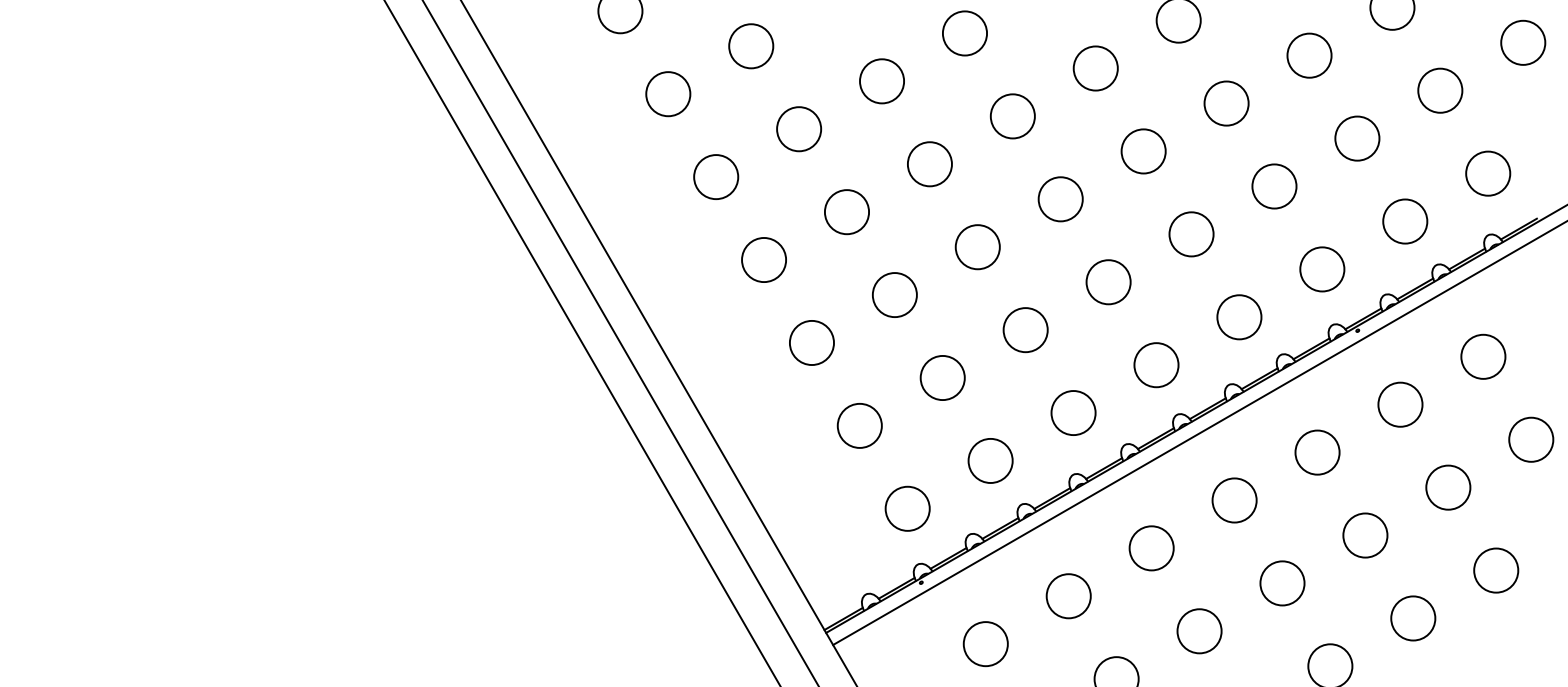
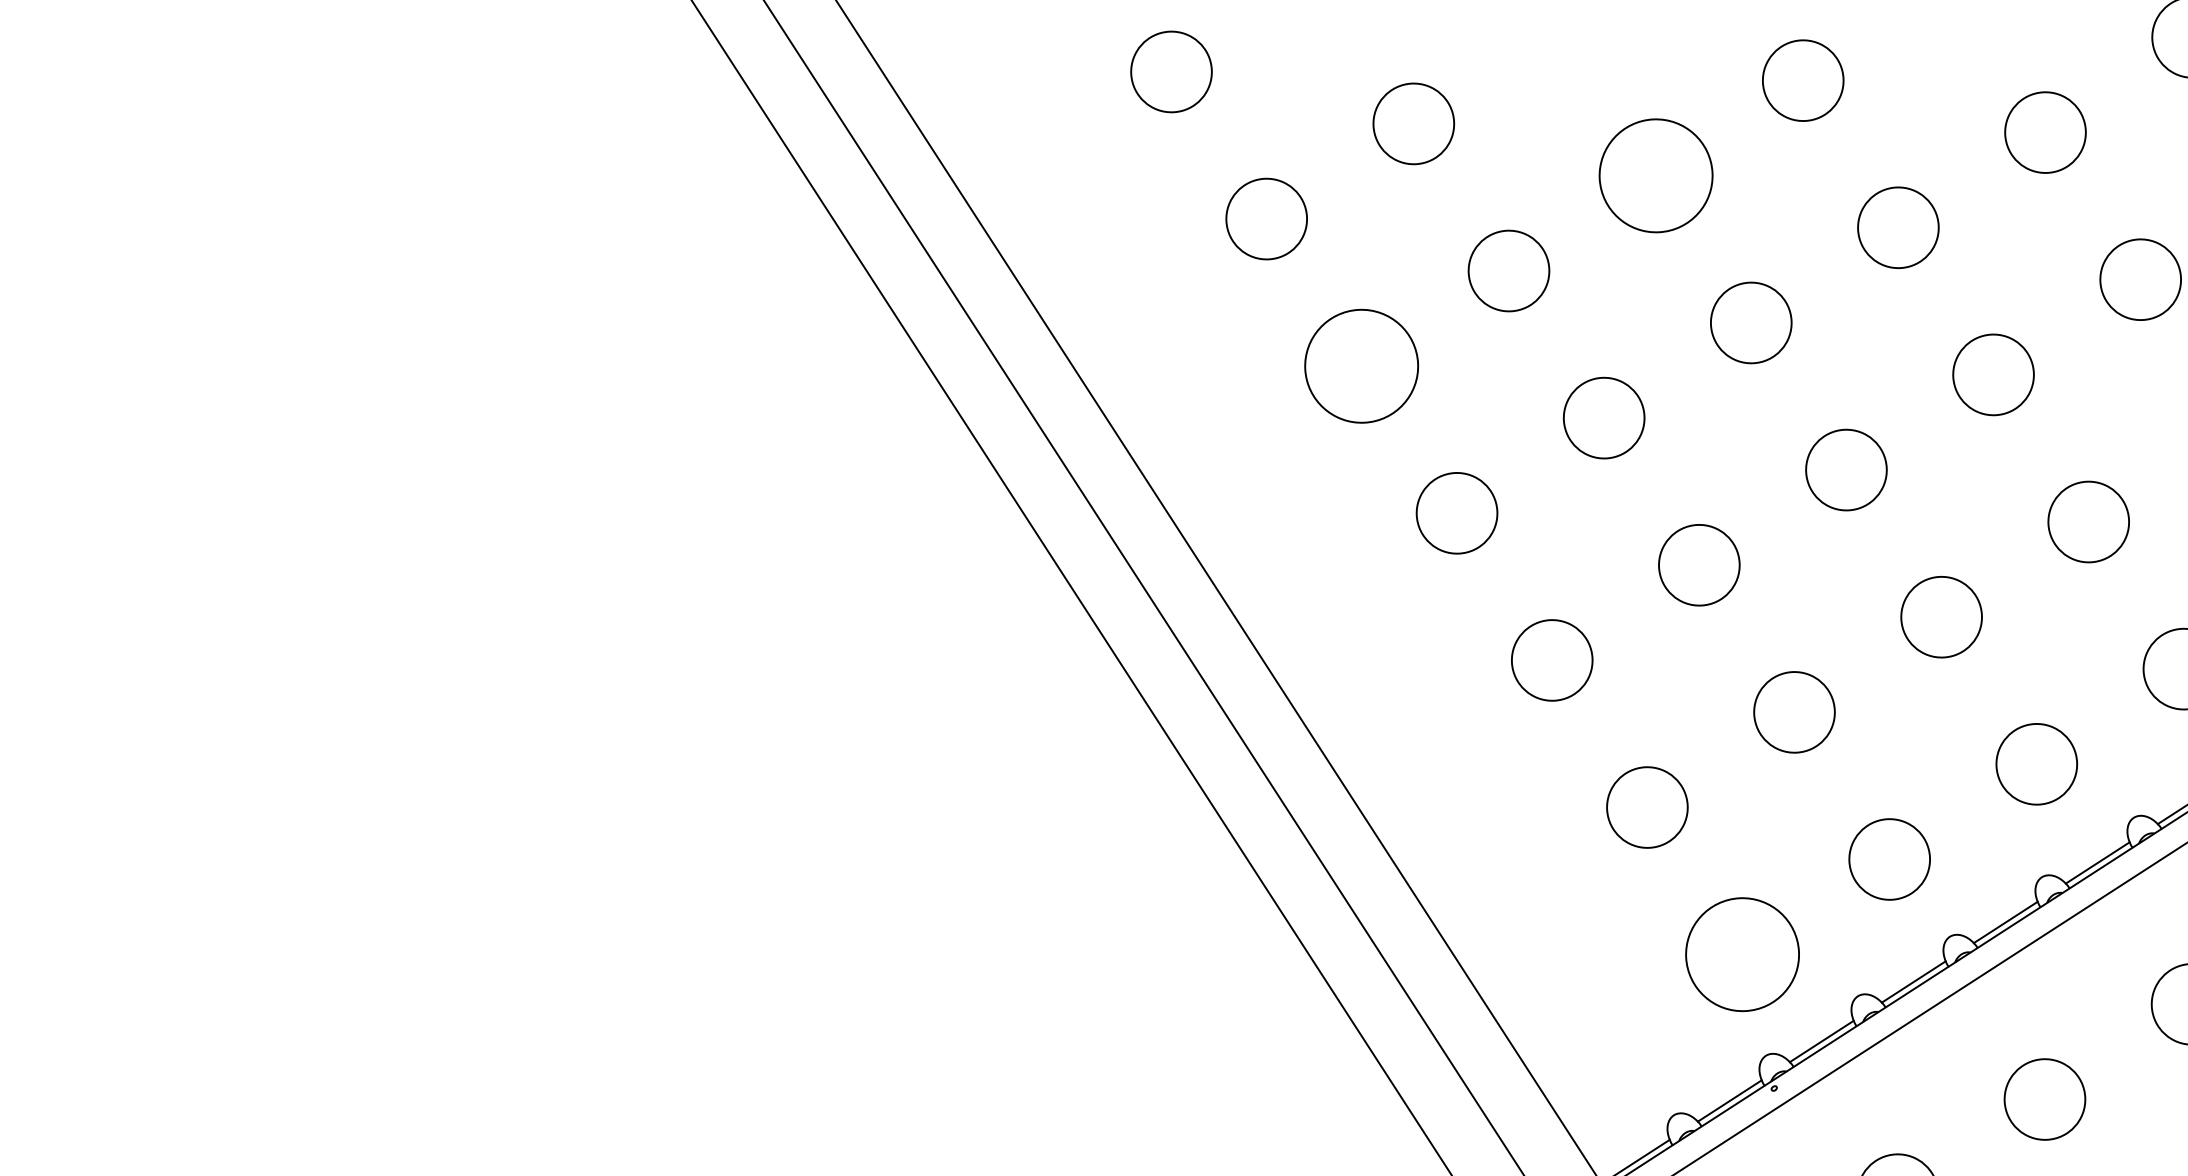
circle: (882, 81) -> (1656, 176), size x1.4
circle: (716, 176) -> (1362, 365), size x1.4
circle: (907, 508) -> (1742, 954), size x1.4

